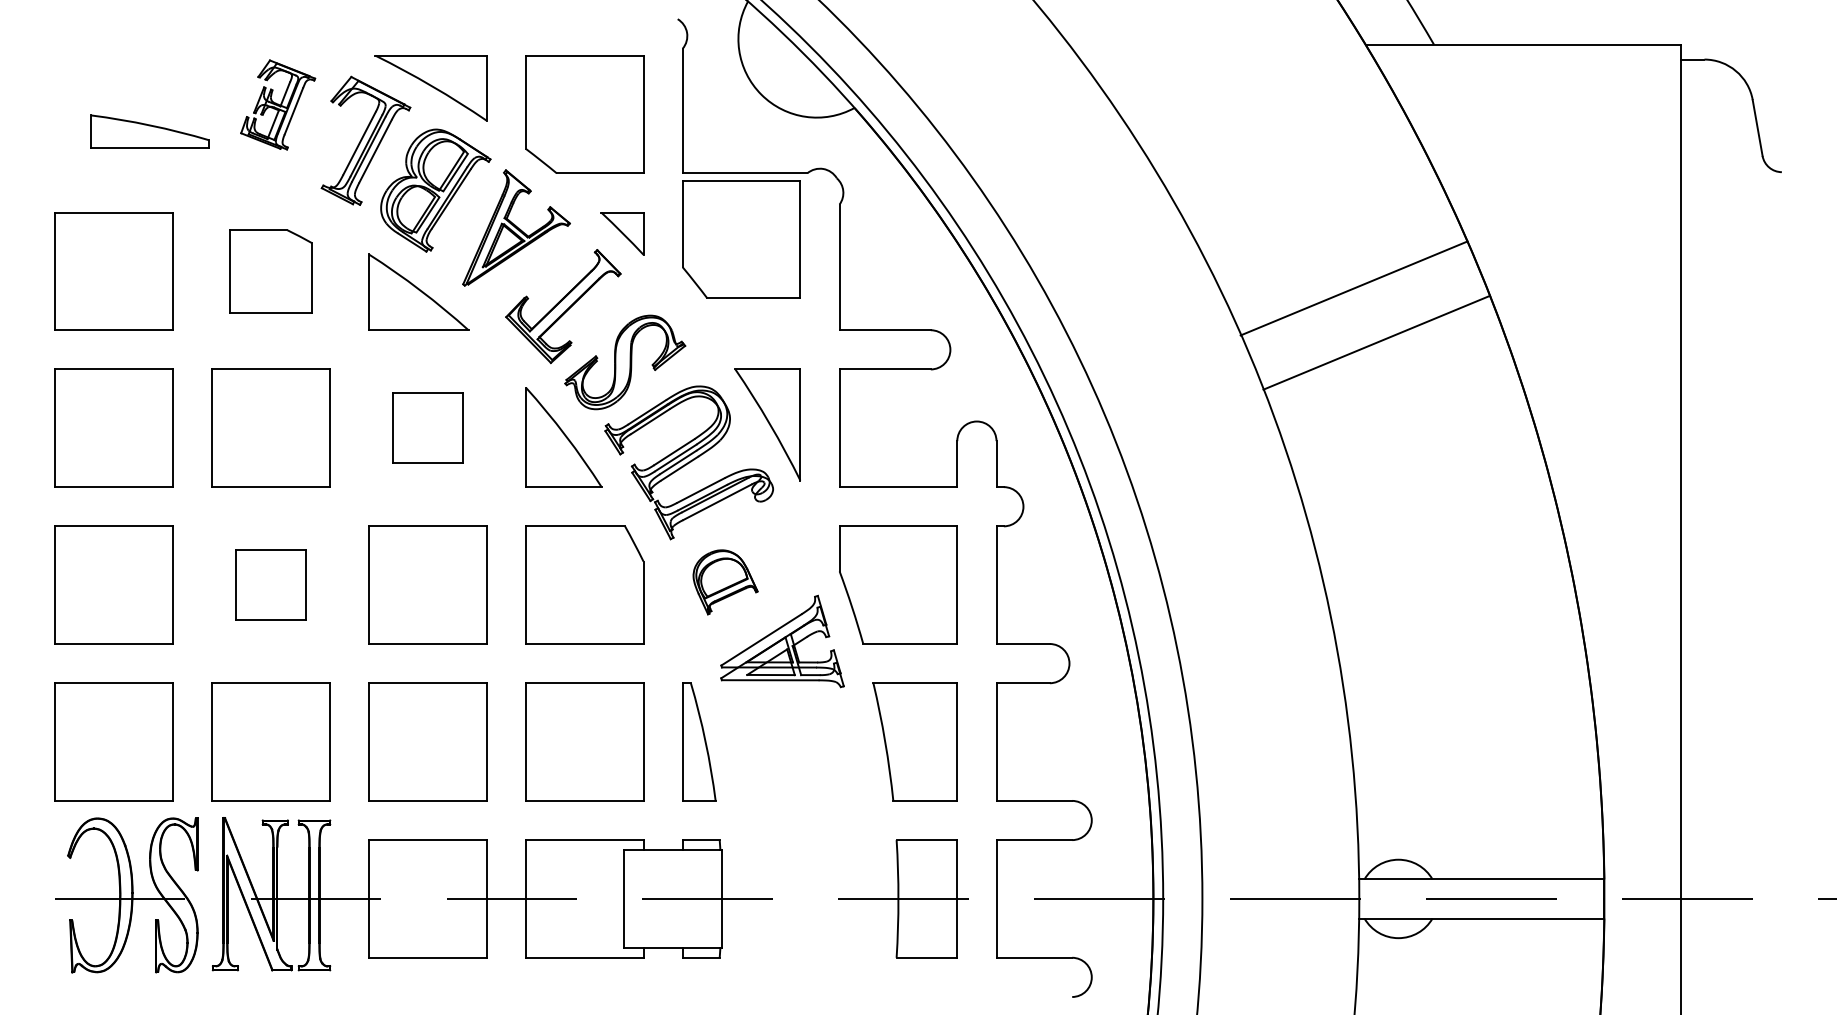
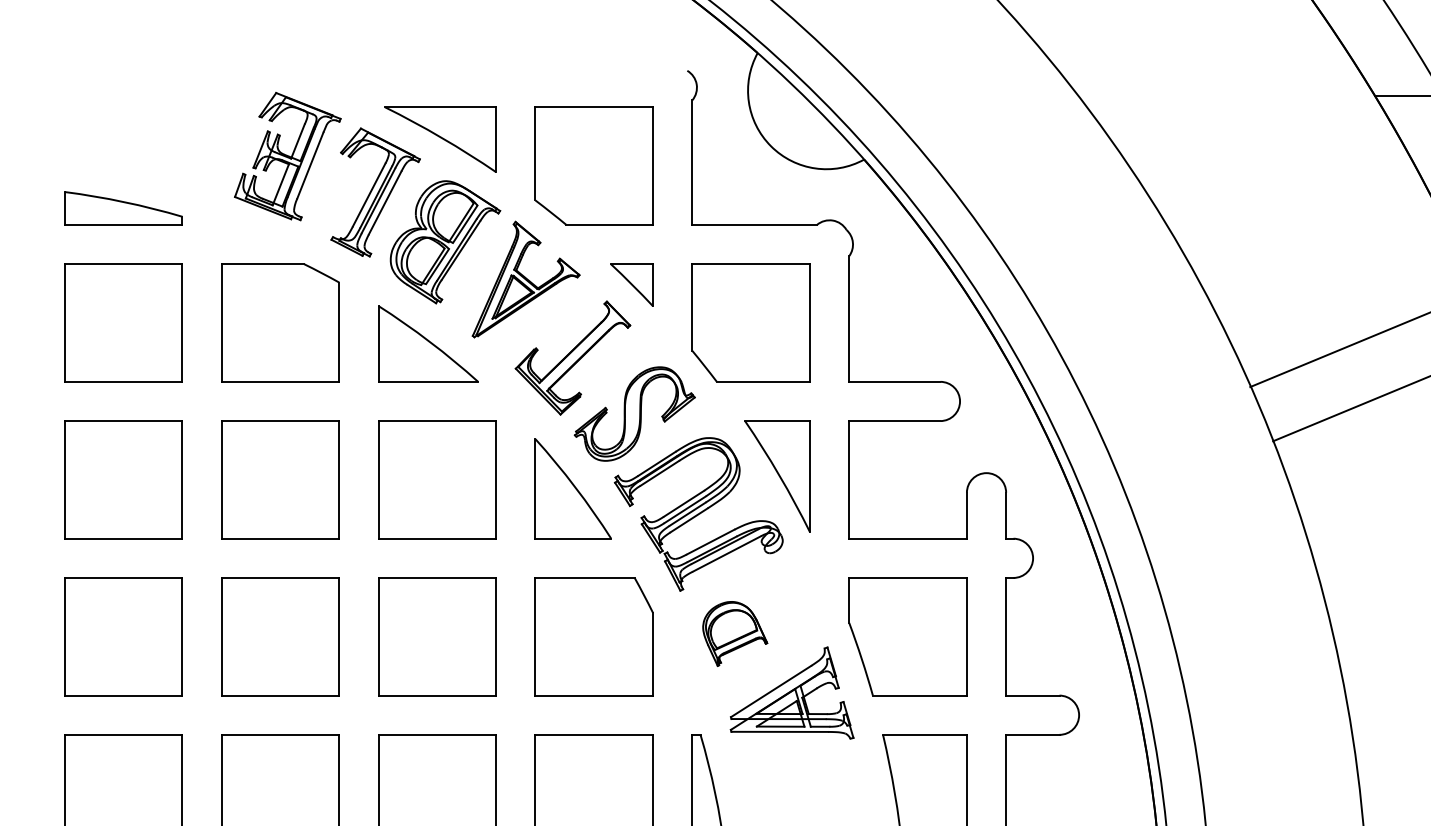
part: (277, 104) -> (287, 156), size x1.43
part: (149, 131) -> (123, 208), moved
part: (741, 239) -> (751, 323), moved
part: (270, 271) -> (280, 323), size x1.43
part: (427, 427) -> (437, 479), size x1.67
part: (270, 584) -> (280, 636), size x1.67

